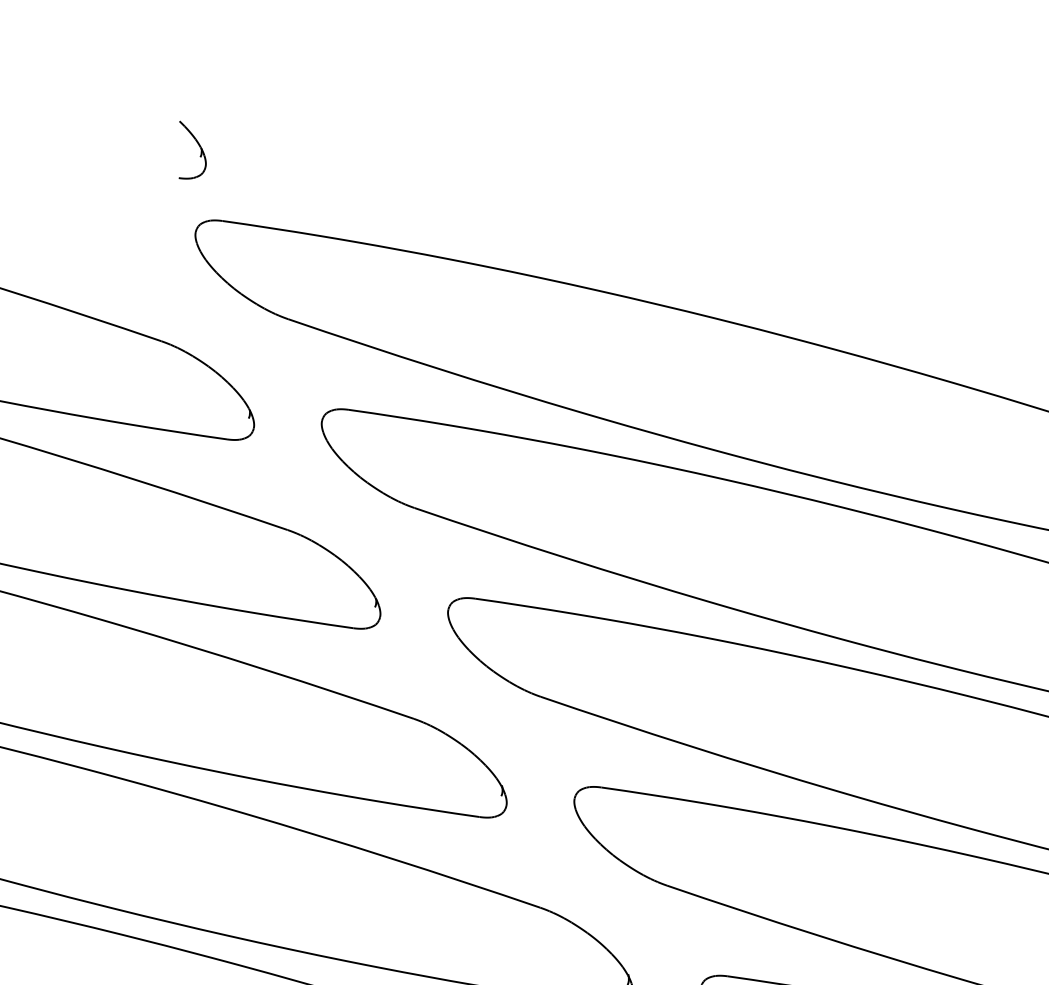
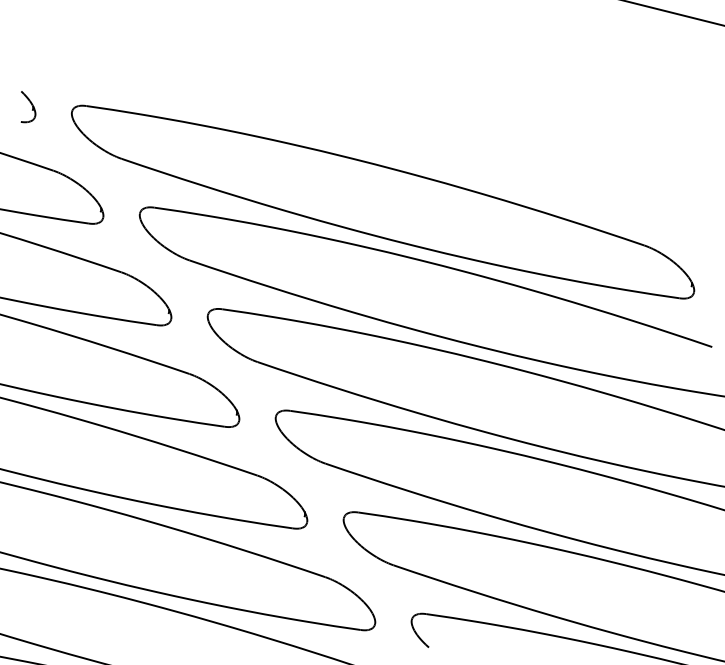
part: (192, 151) -> (28, 107), moved

